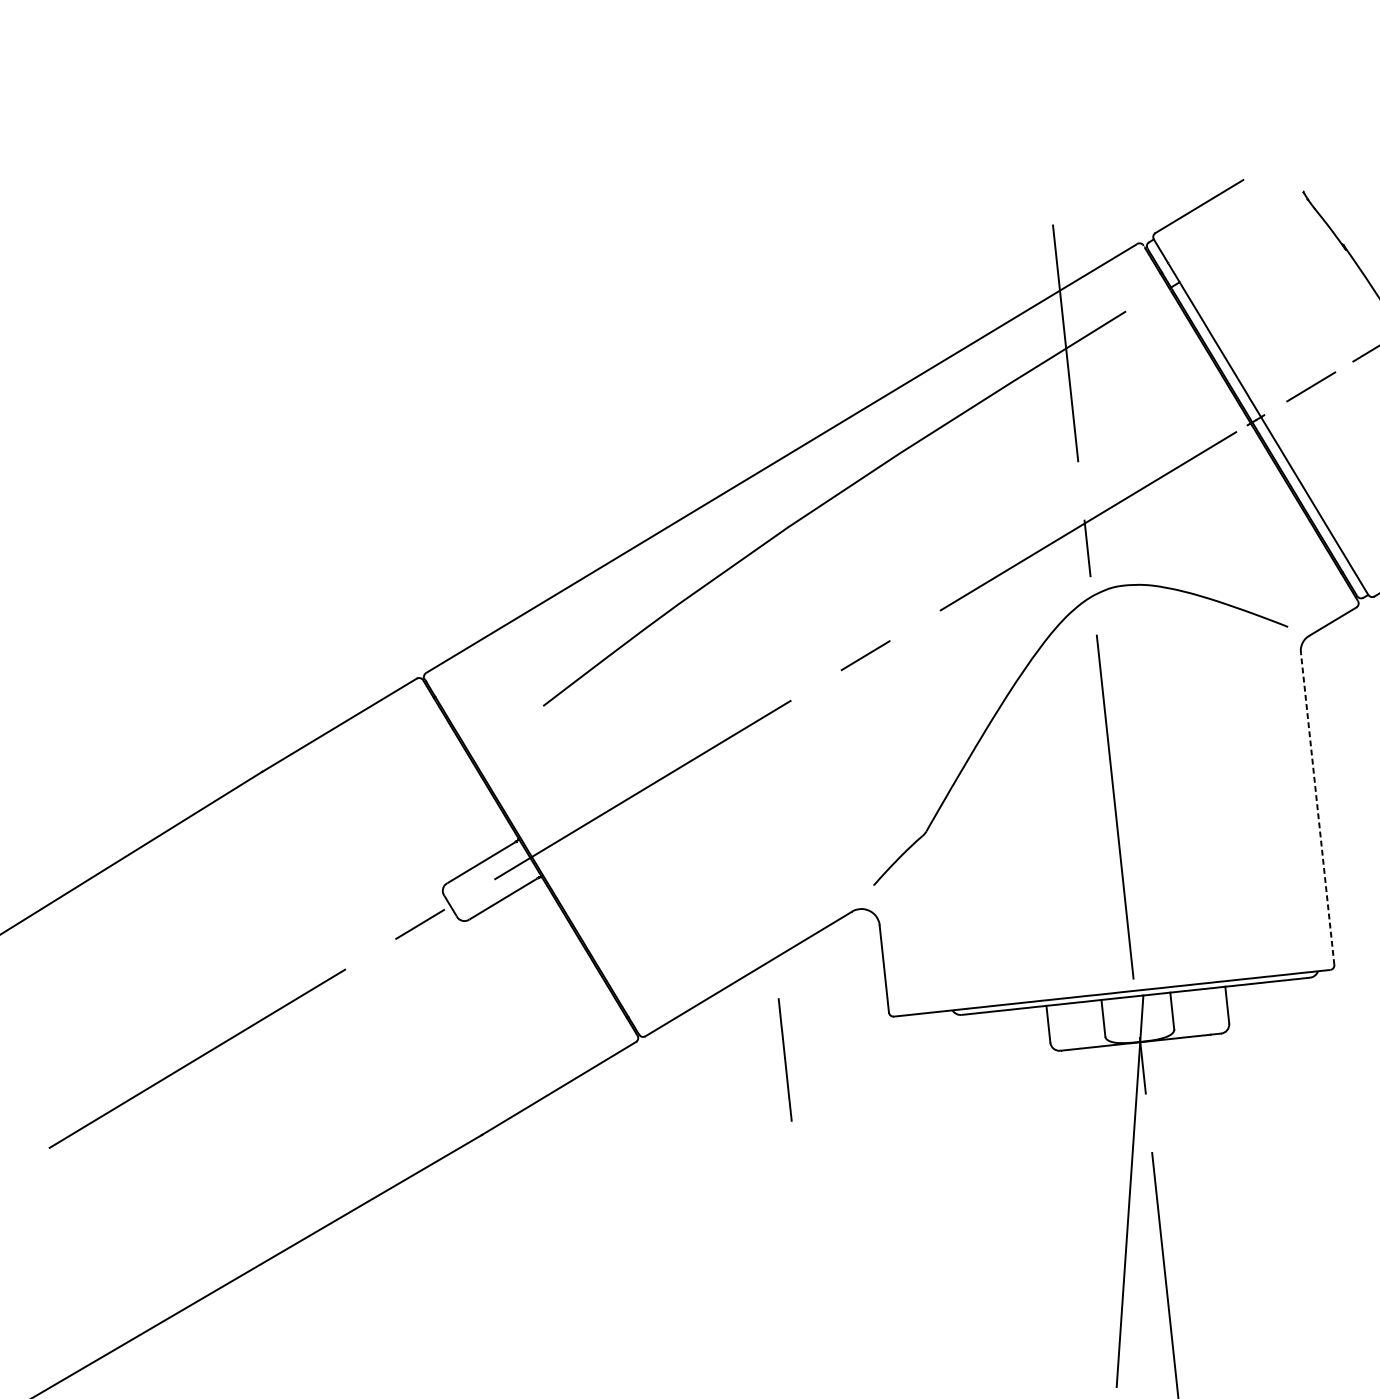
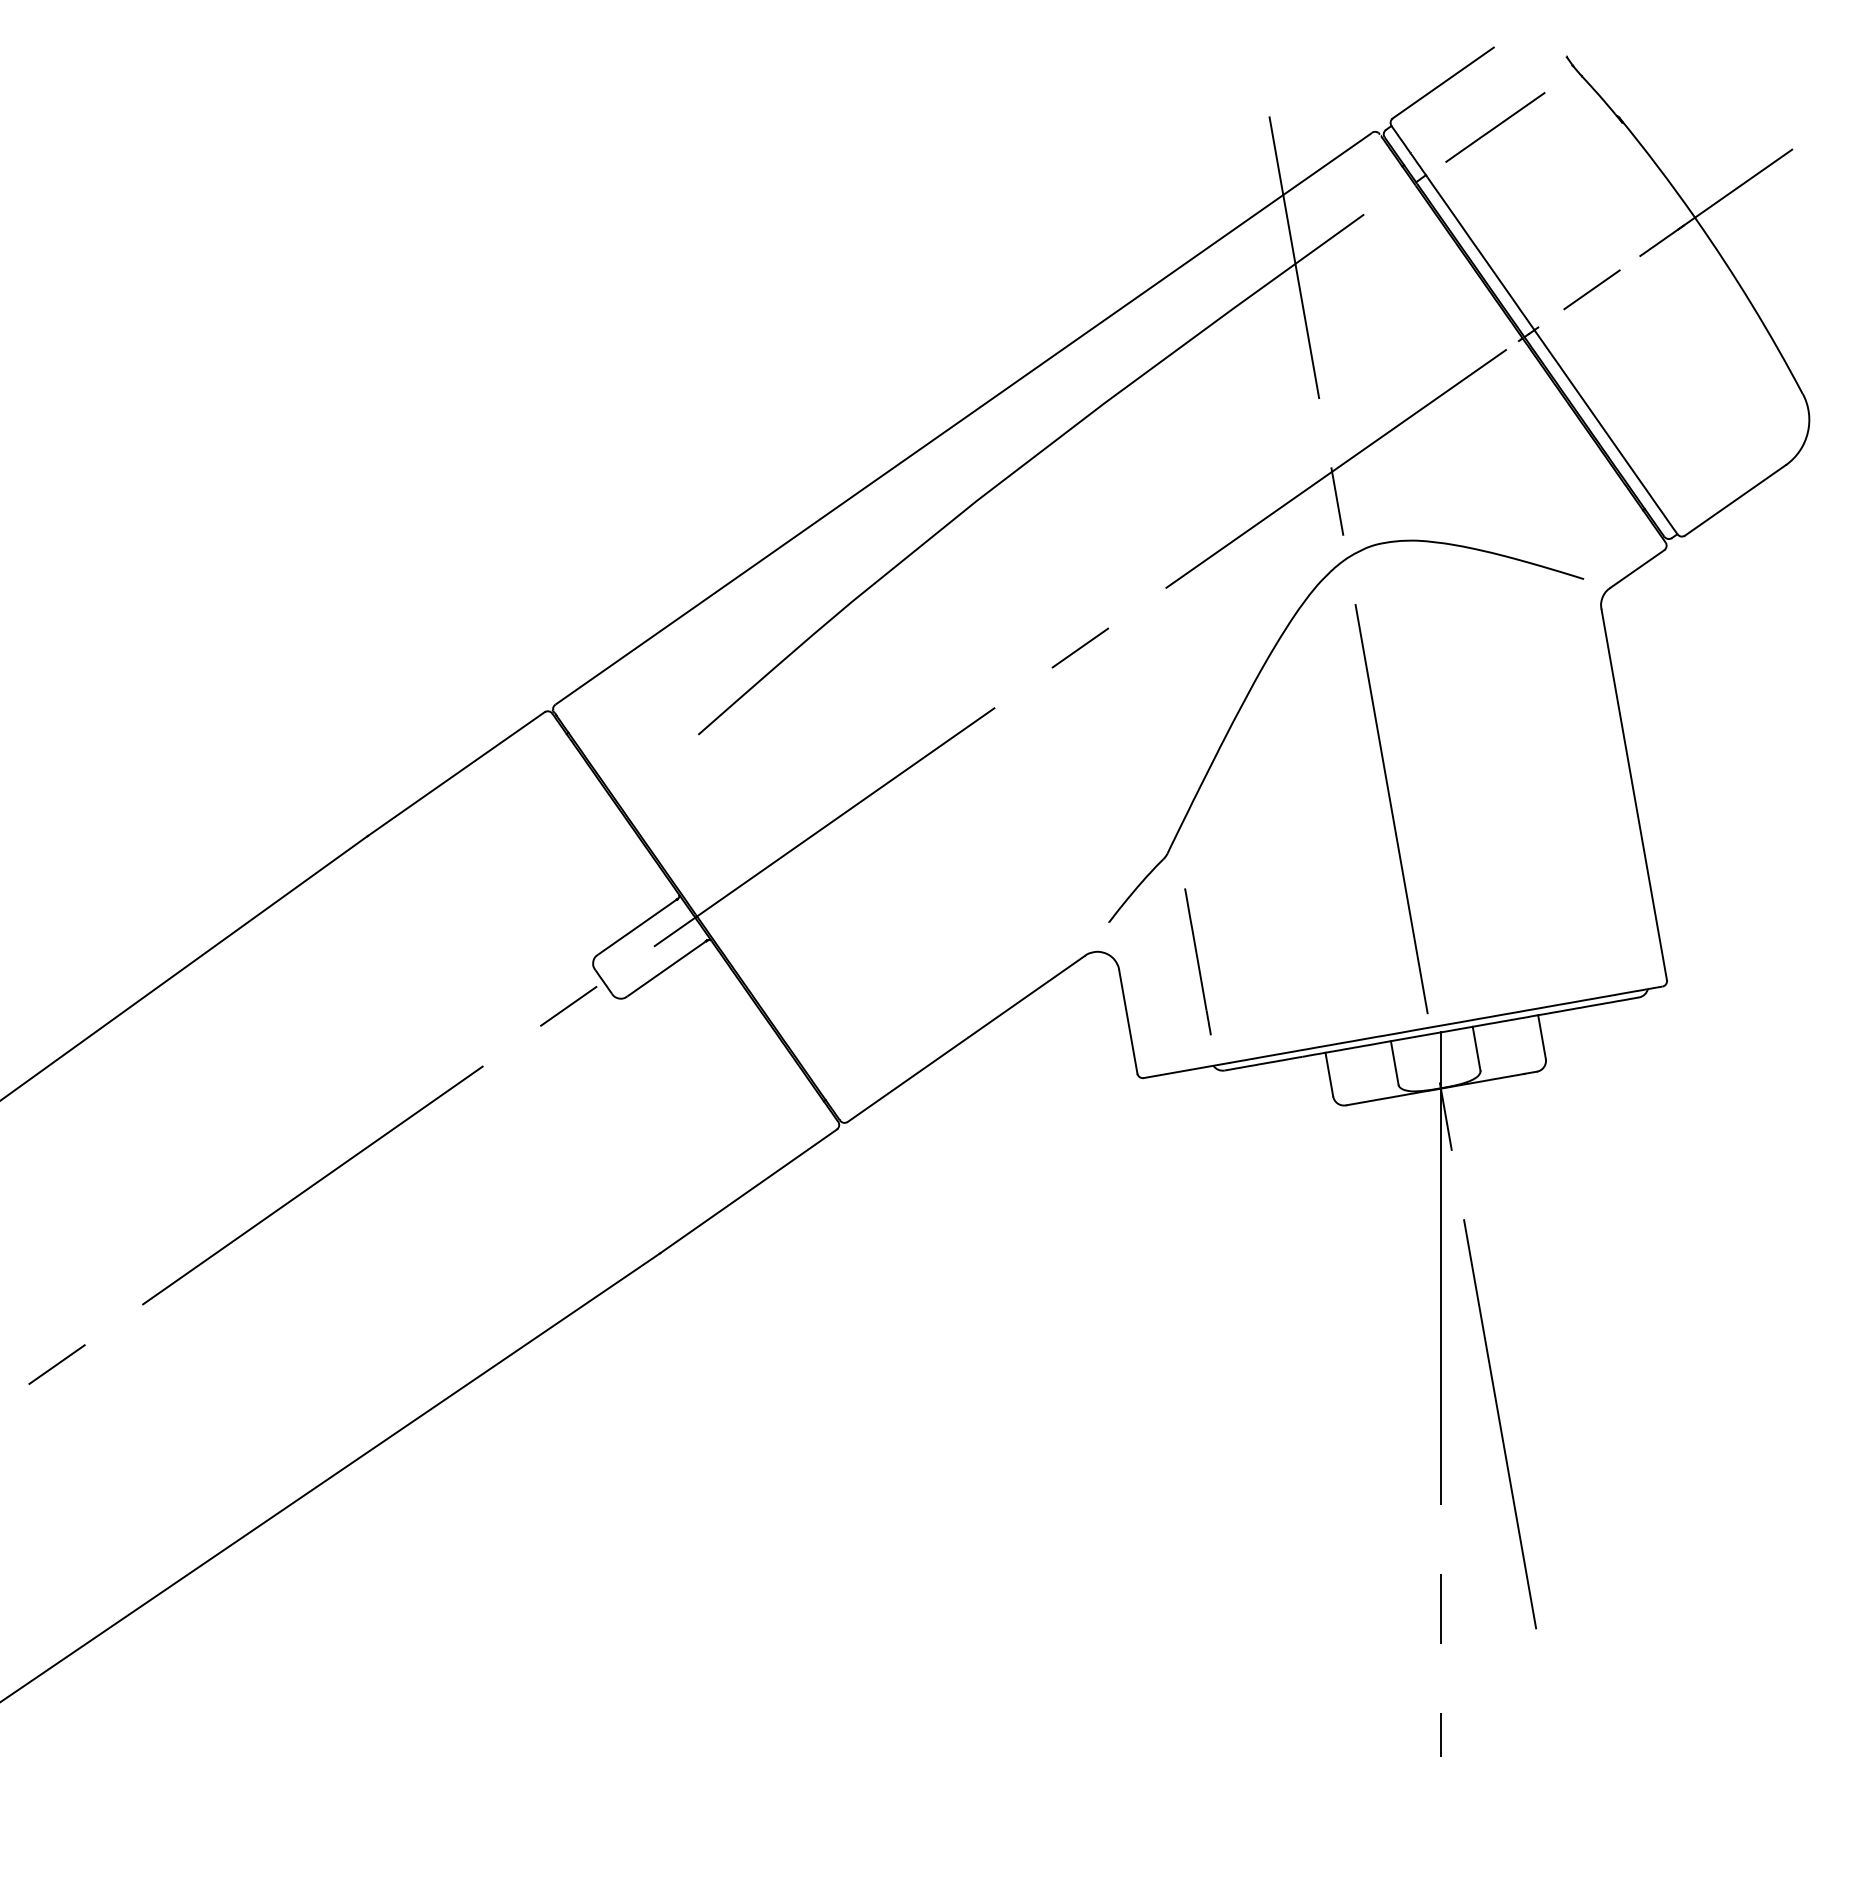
line: (1240, 246) -> (1495, 127), added
line: (1317, 808) -> (1634, 794), dashed -> solid
line: (784, 1059) -> (1197, 961), moved

